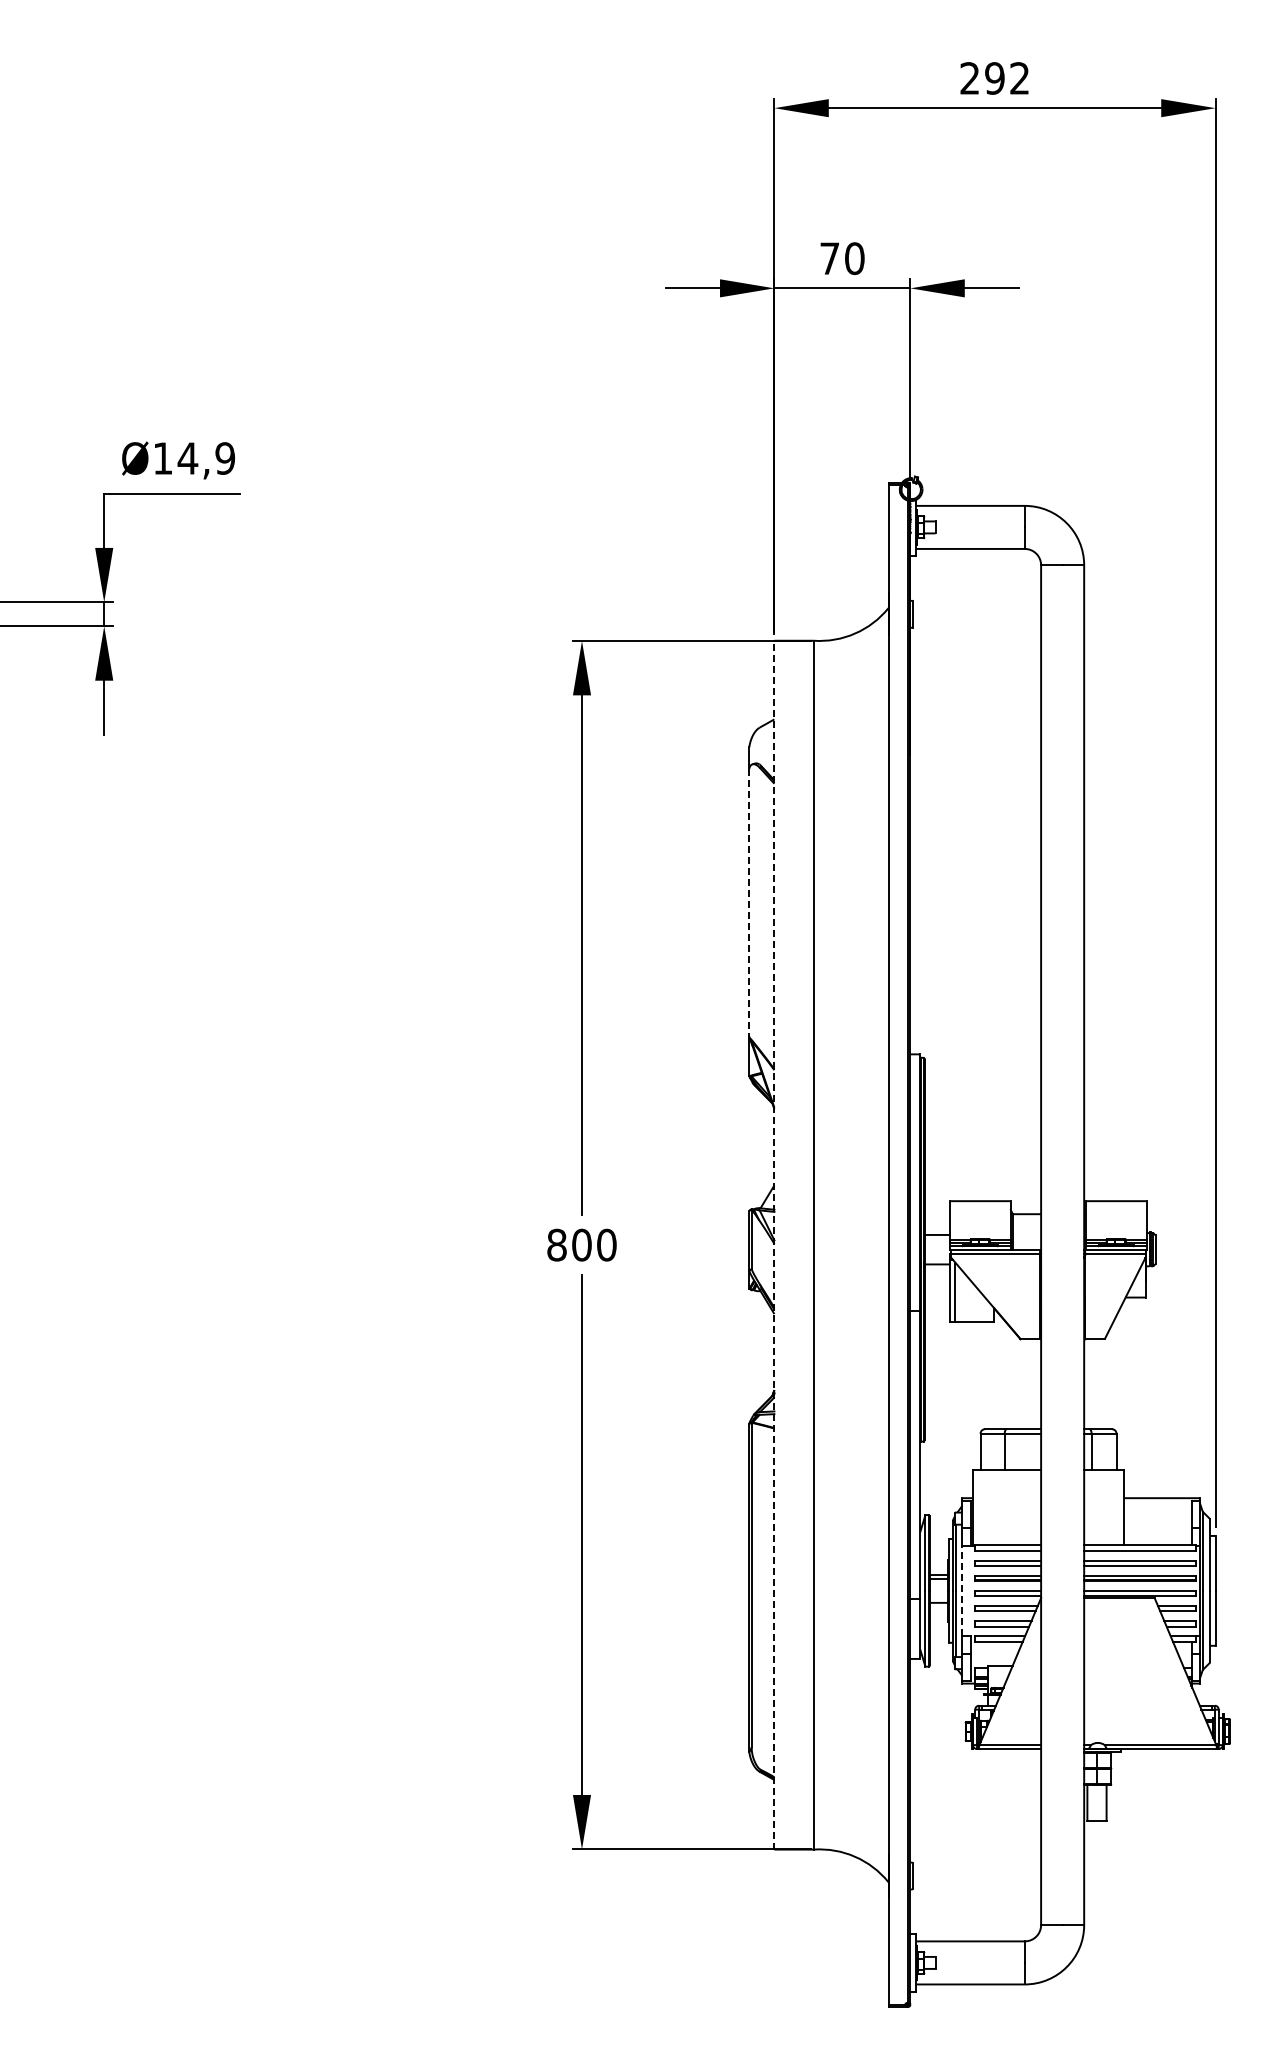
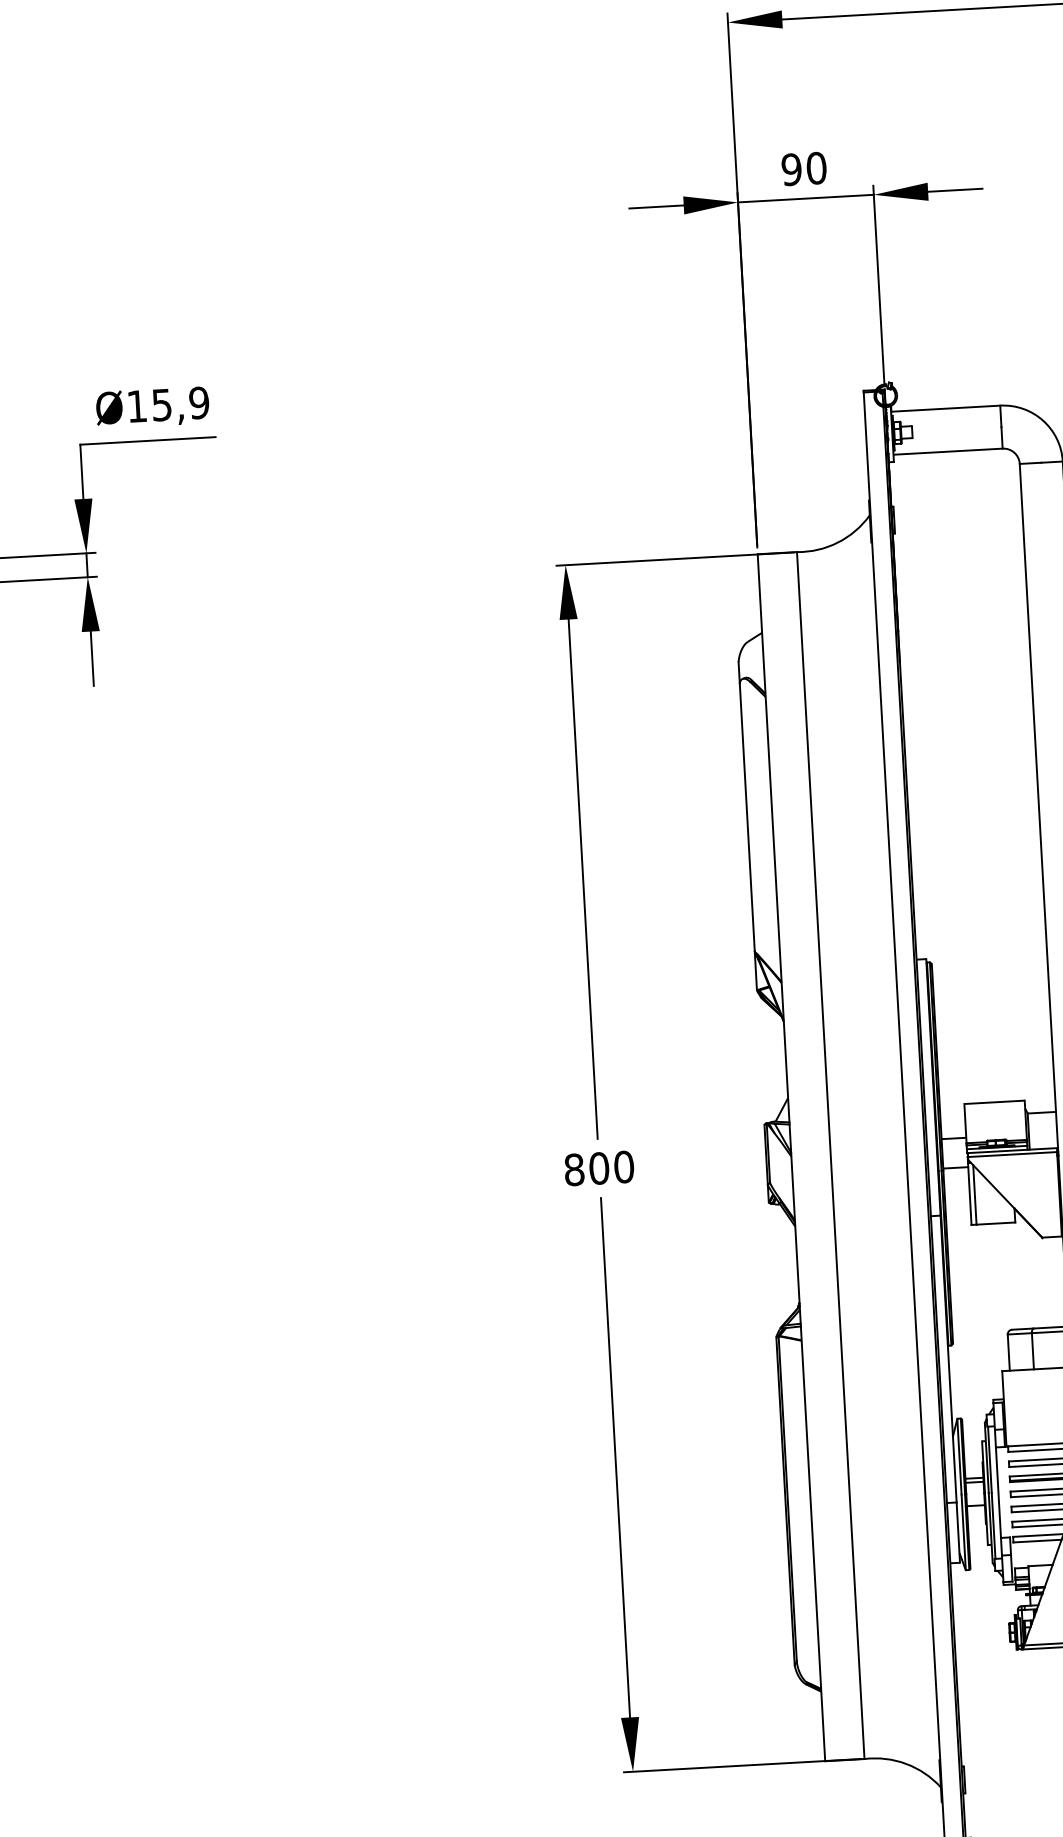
text: (829, 258) -> (791, 169), 70 -> 90
text: (187, 458) -> (161, 405), Ø14,9 -> Ø15,9
line: (749, 903) -> (747, 818), dashed -> solid
line: (774, 1244) -> (791, 1157), dashed -> solid
line: (962, 1590) -> (998, 1492), dashed -> solid

